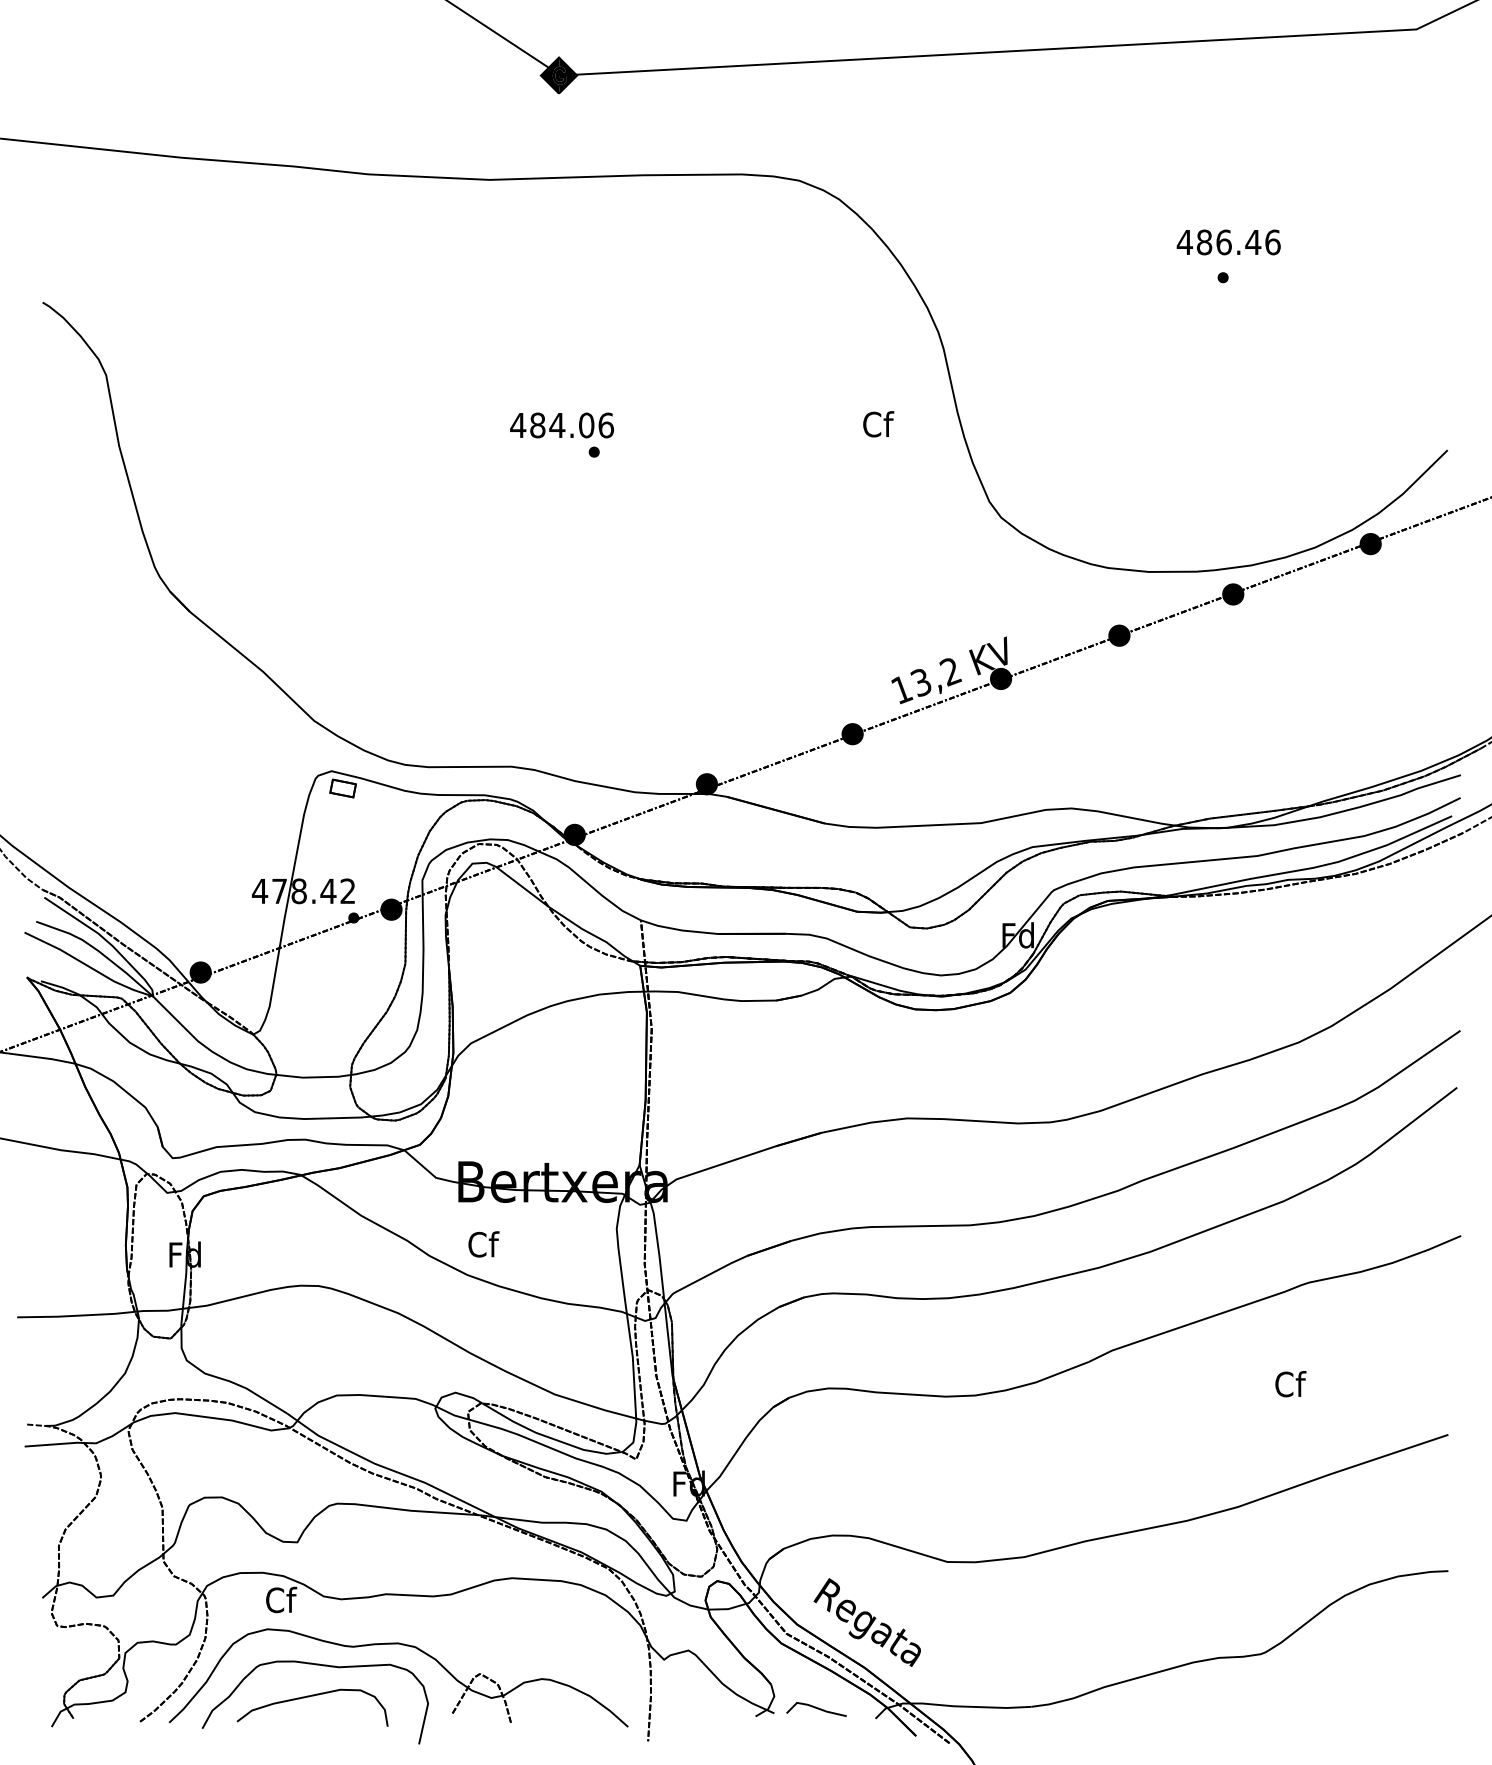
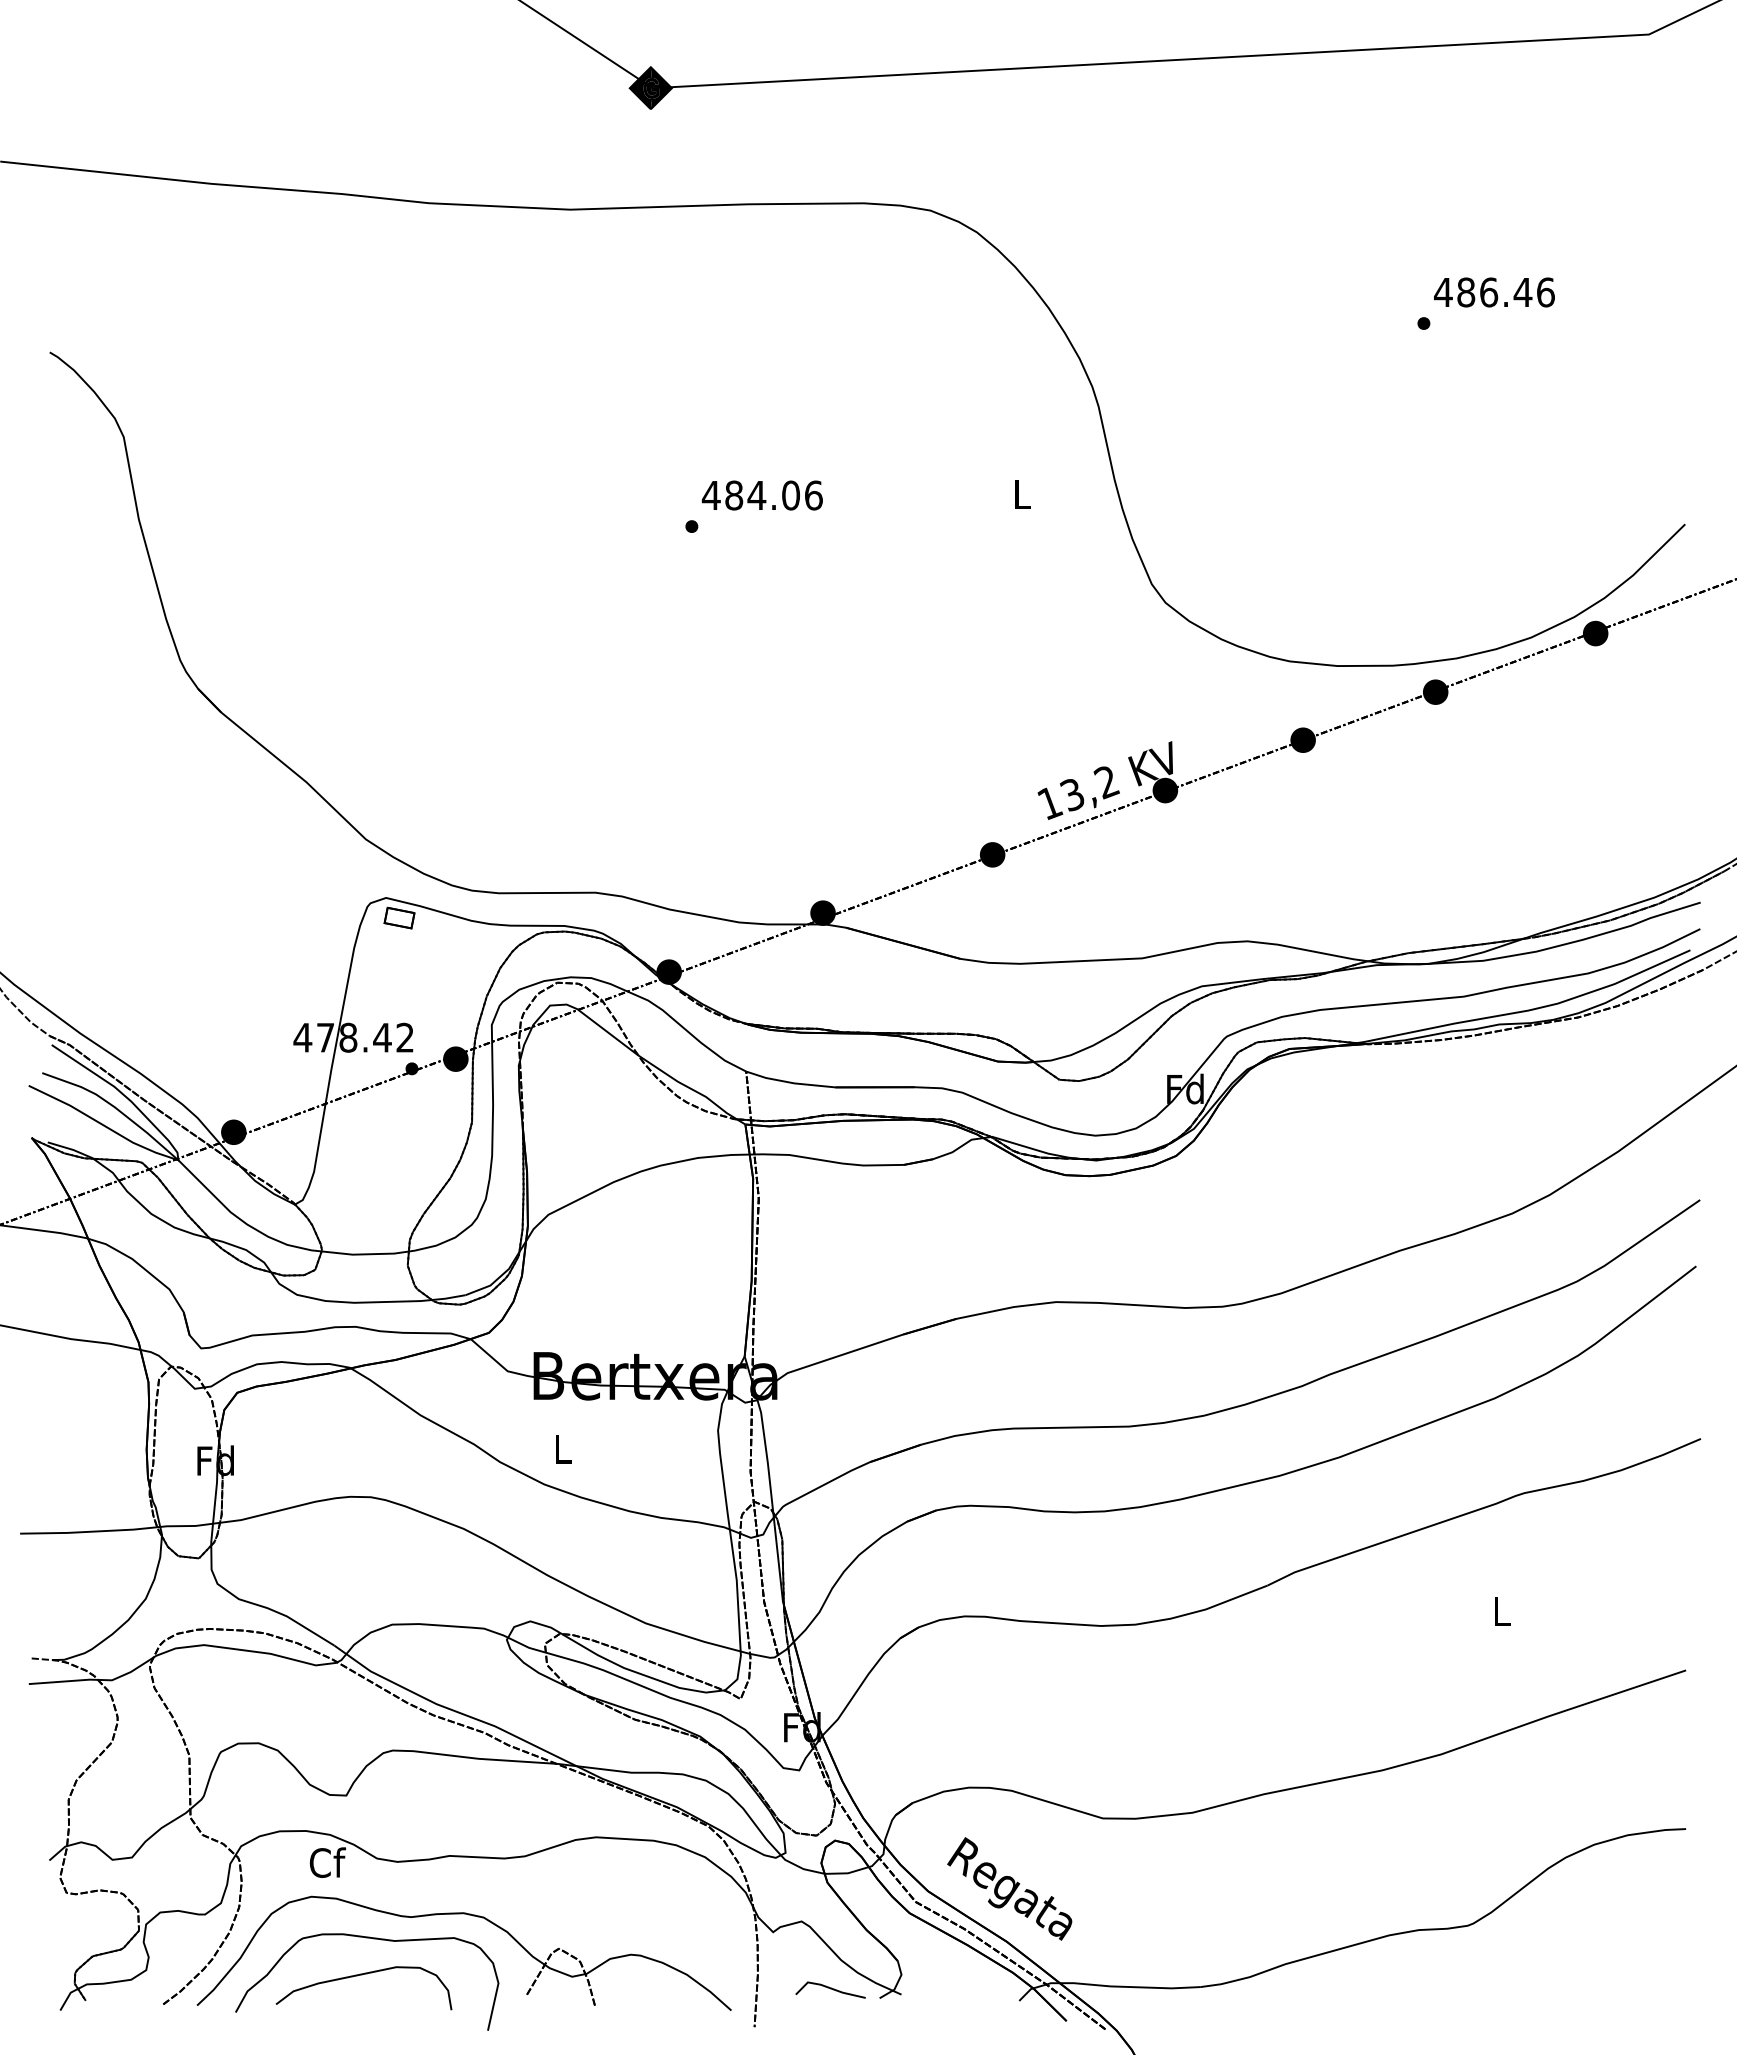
text: (1228, 242) -> (1494, 292), moved
text: (878, 423) -> (1022, 493), Cf -> L
text: (561, 425) -> (761, 495), moved
text: (483, 1244) -> (563, 1448), Cf -> L
text: (1290, 1384) -> (1502, 1611), Cf -> L
line: (816, 1708) -> (830, 1989), moved

